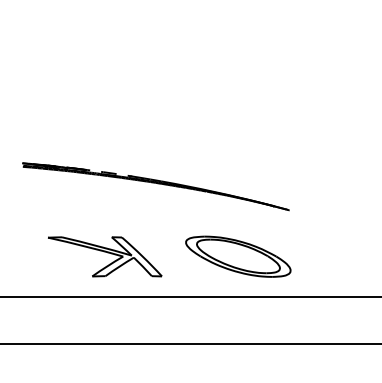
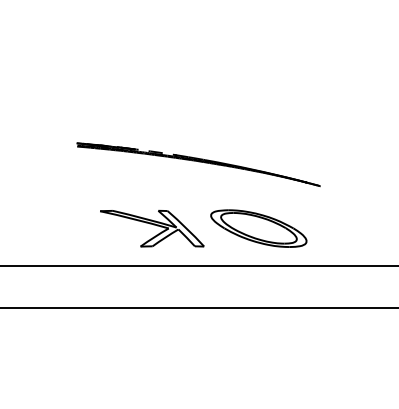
part: (237, 256) -> (258, 228), moved

